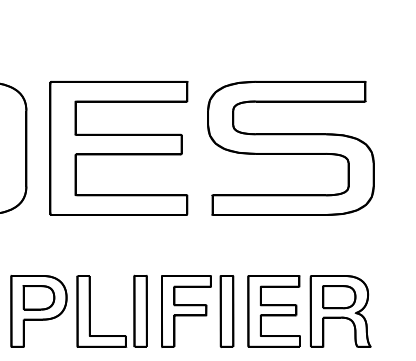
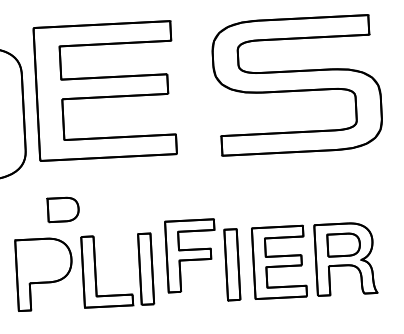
part: (290, 147) -> (296, 84), moved
part: (118, 148) -> (104, 91), moved
part: (38, 297) -> (62, 209), moved
part: (186, 311) -> (191, 255), moved

